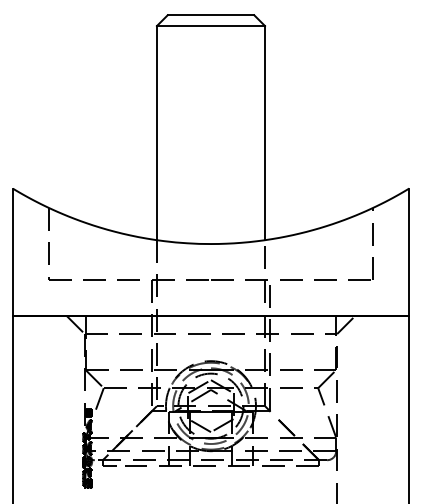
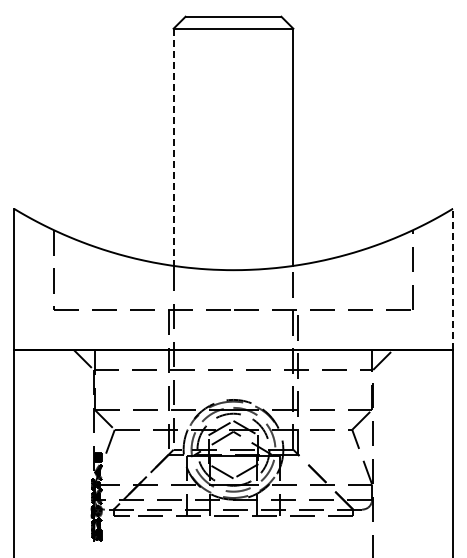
line: (156, 133) -> (173, 147), solid -> dashed
line: (409, 252) -> (453, 279), solid -> dashed

